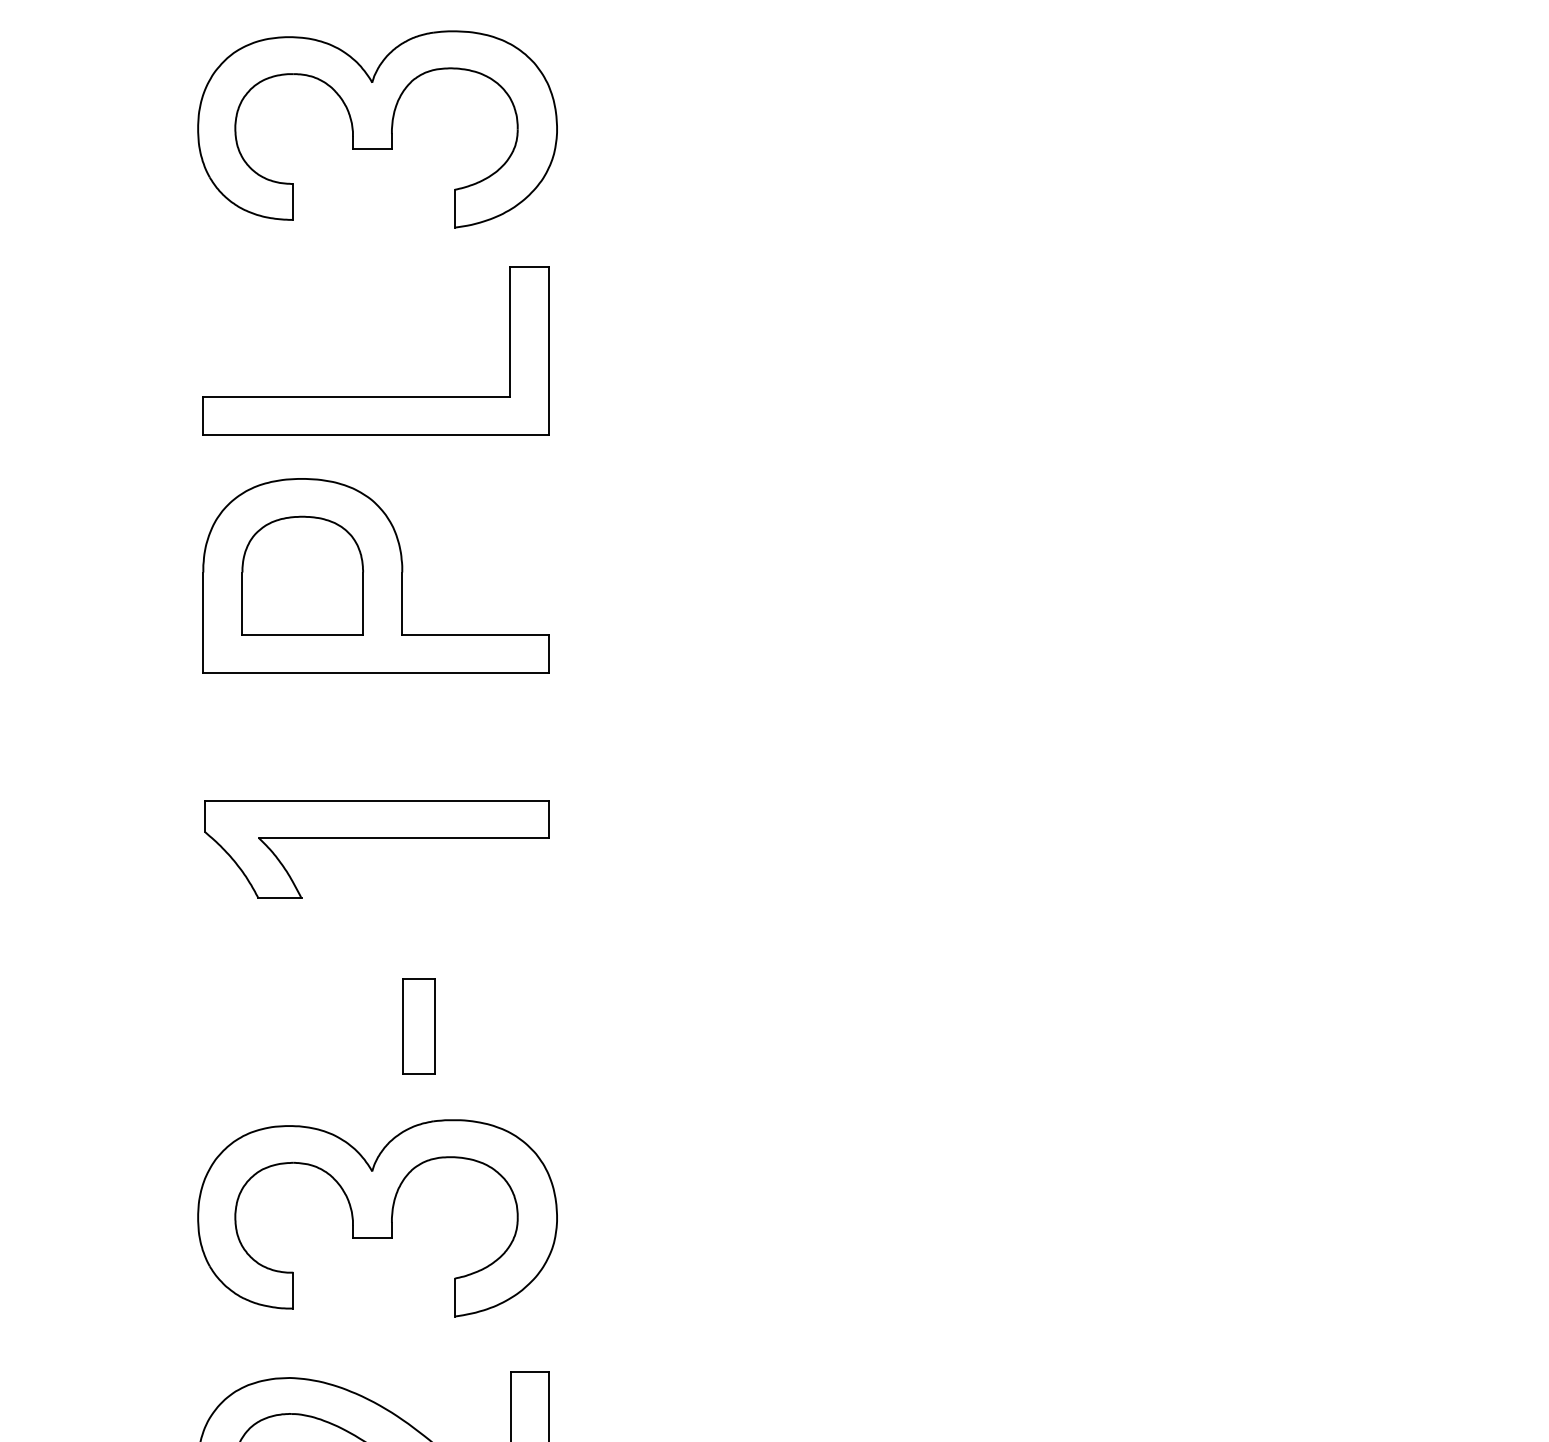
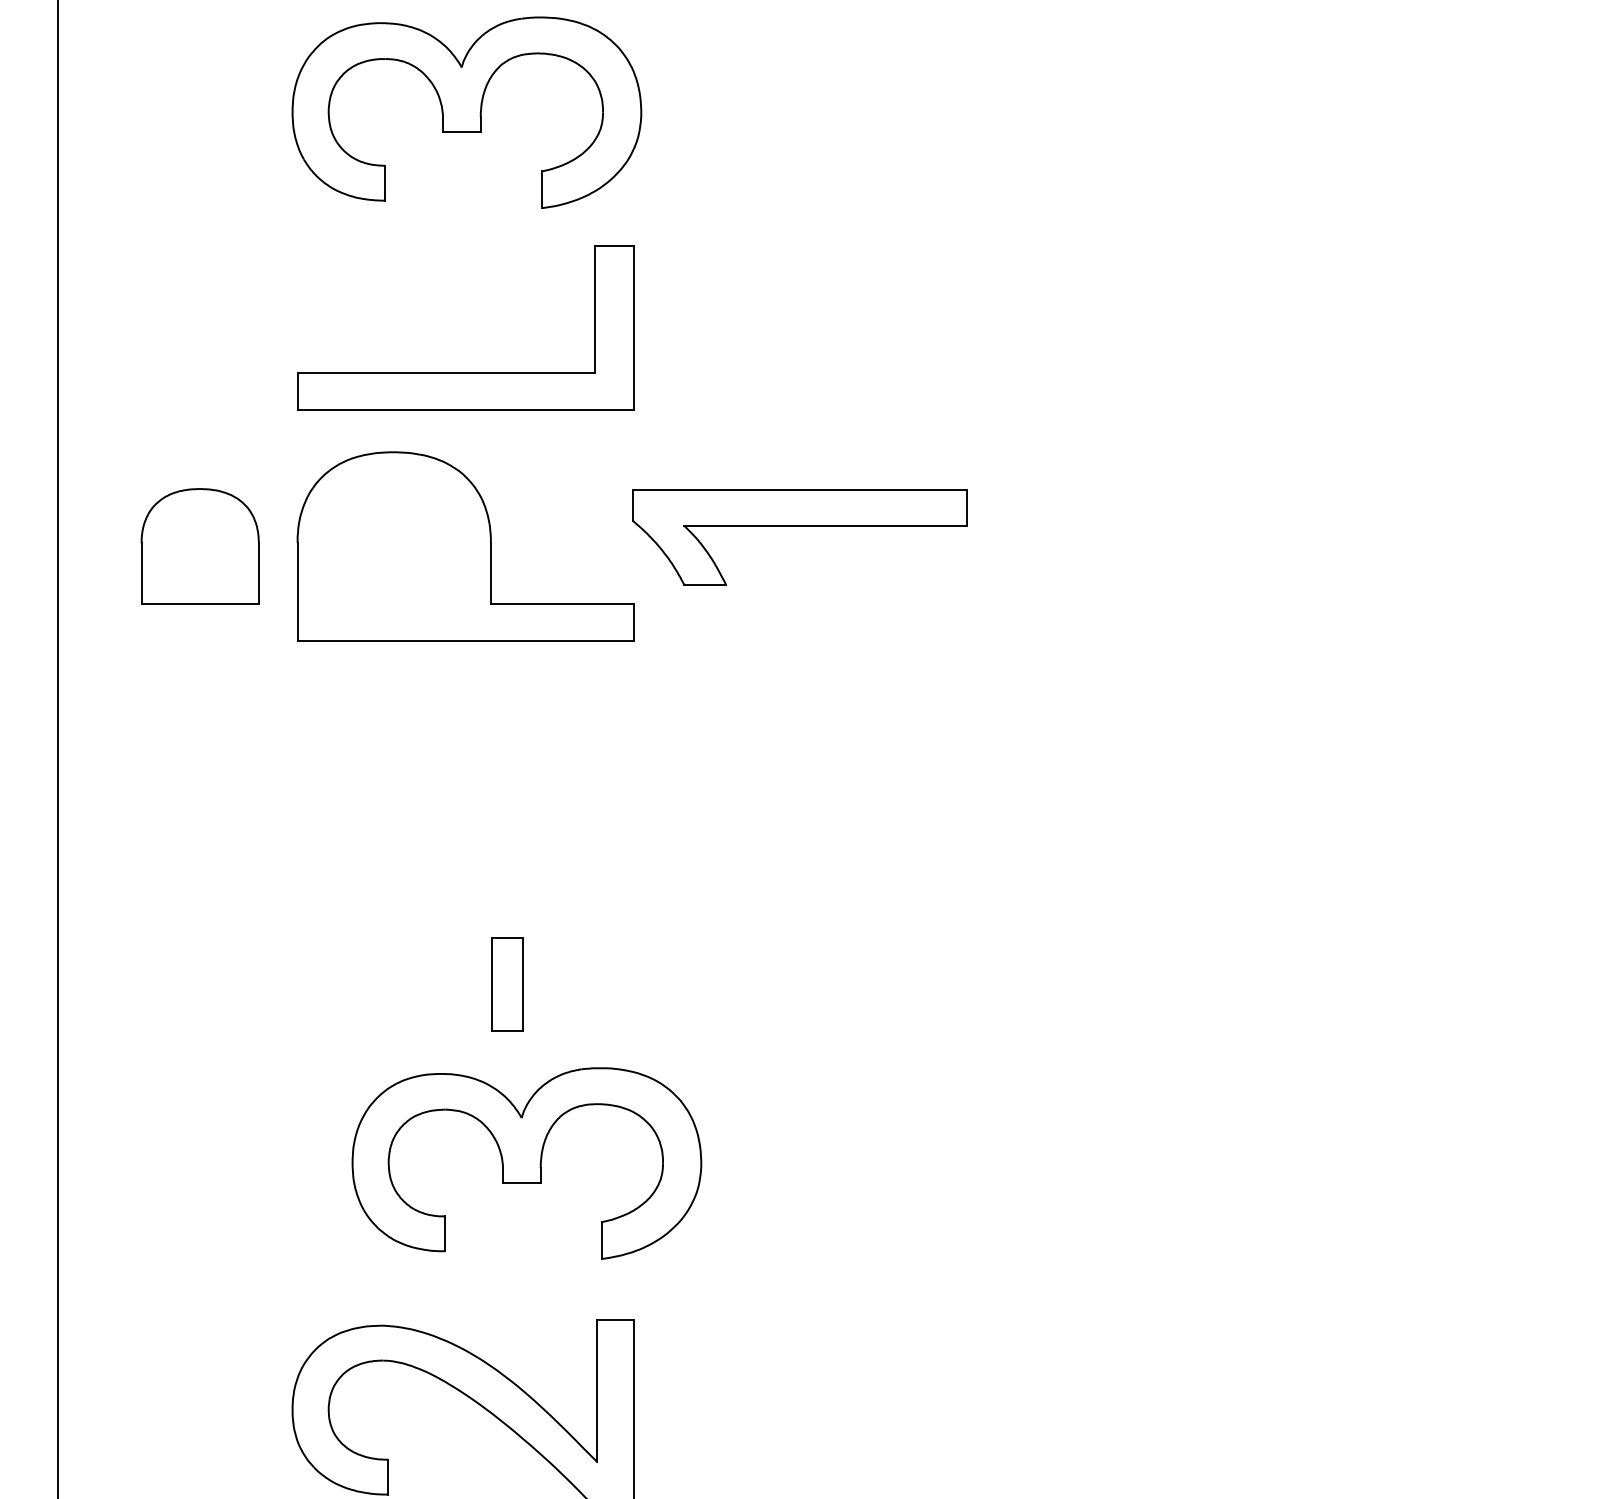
part: (302, 575) -> (199, 546), moved
part: (377, 838) -> (799, 526), moved
part: (377, 1218) -> (526, 1163), moved

